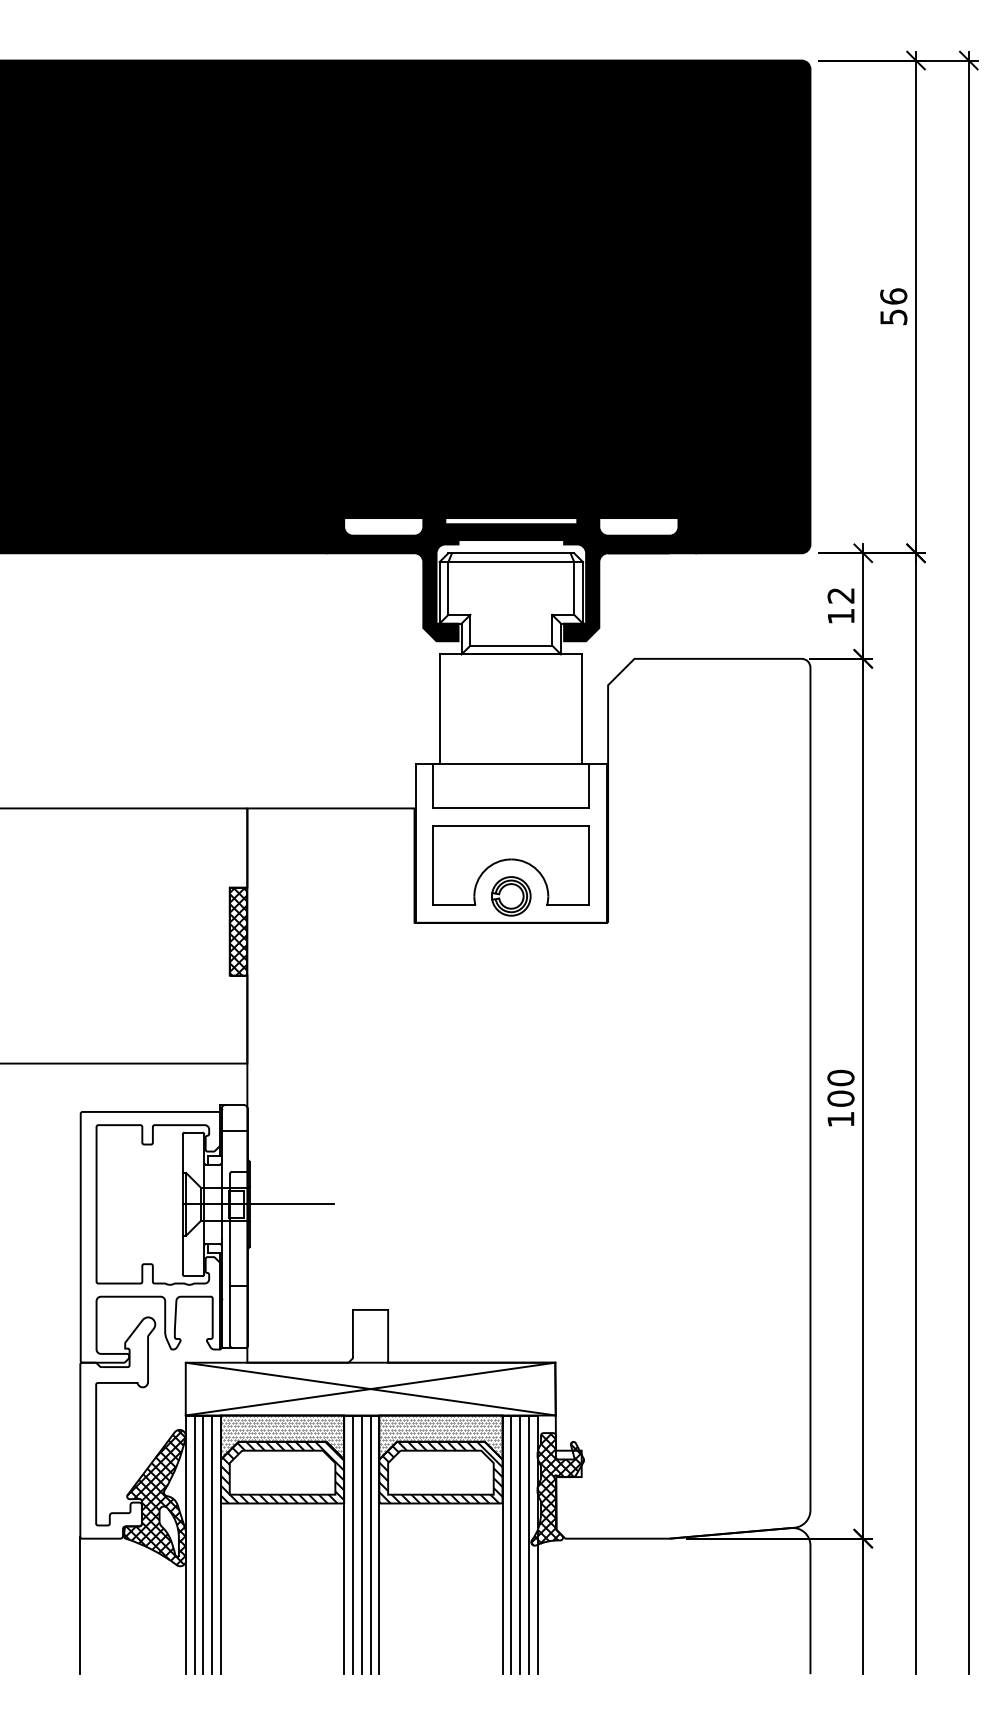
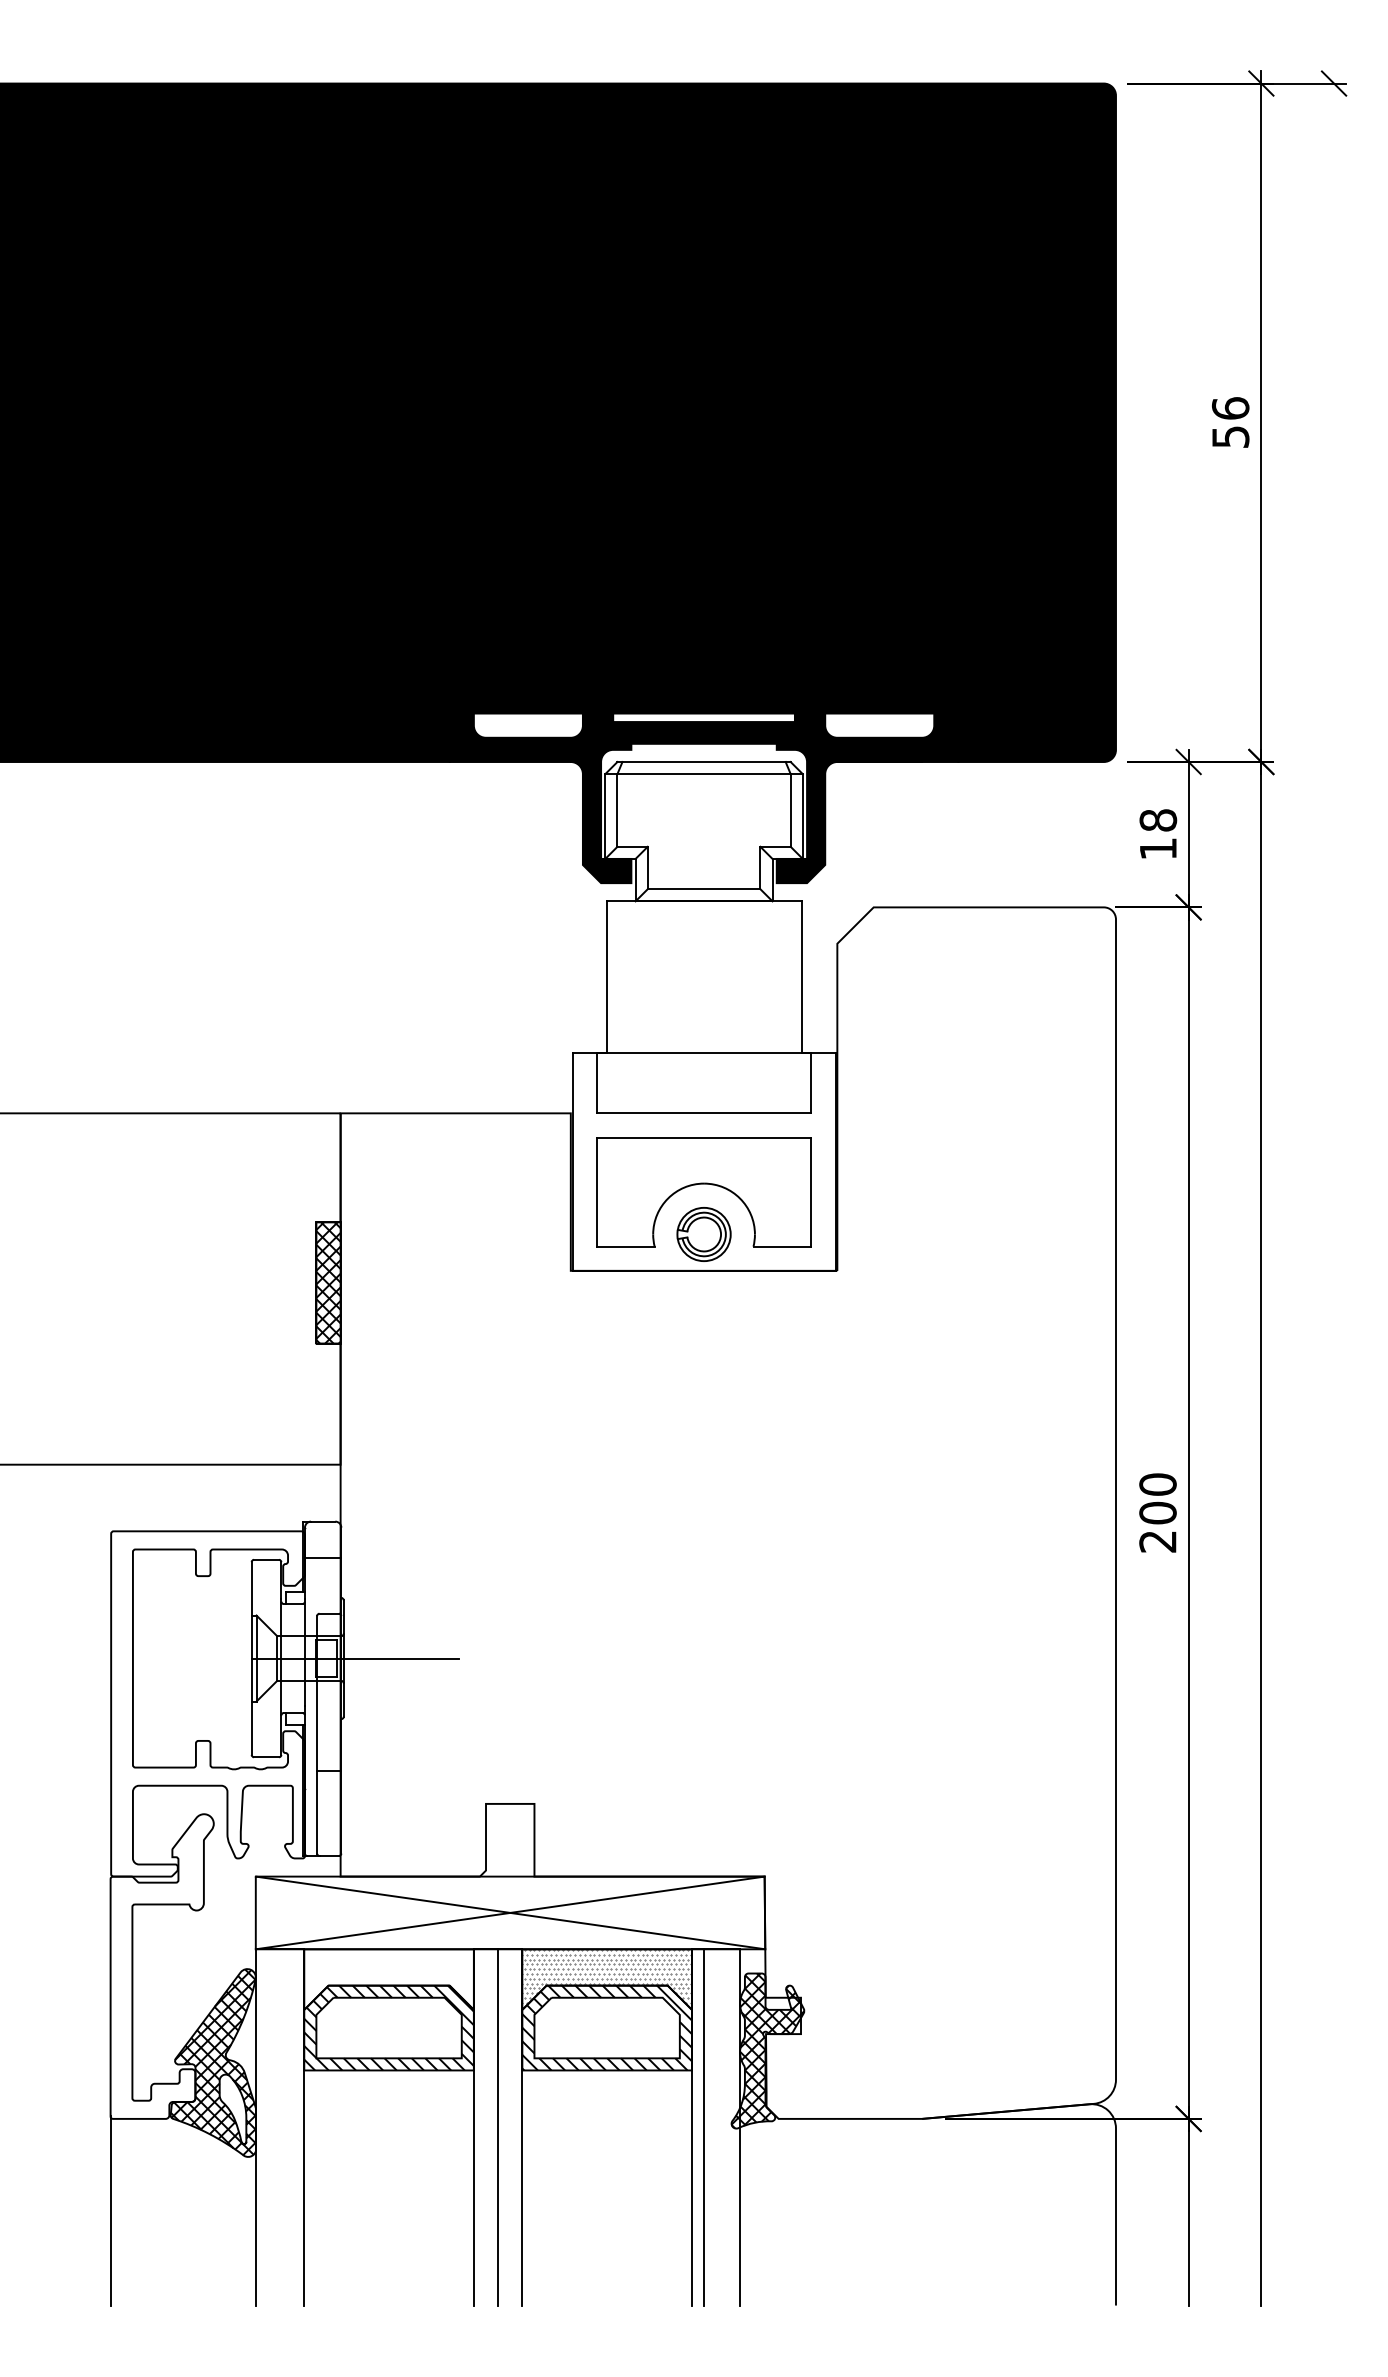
text: (840, 595) -> (1157, 820), 12 -> 18
line: (968, 862) -> (1333, 1187), removed
text: (840, 1119) -> (1157, 1541), 100 -> 200
hatch: (282, 1436) -> (388, 1978), removed
line: (194, 1544) -> (267, 2126), removed
line: (203, 1544) -> (280, 2126), removed
line: (212, 1544) -> (292, 2126), removed
line: (352, 1544) -> (485, 2126), removed
line: (370, 1544) -> (510, 2126), removed
line: (520, 1544) -> (716, 2126), removed
line: (528, 1544) -> (727, 2126), removed

